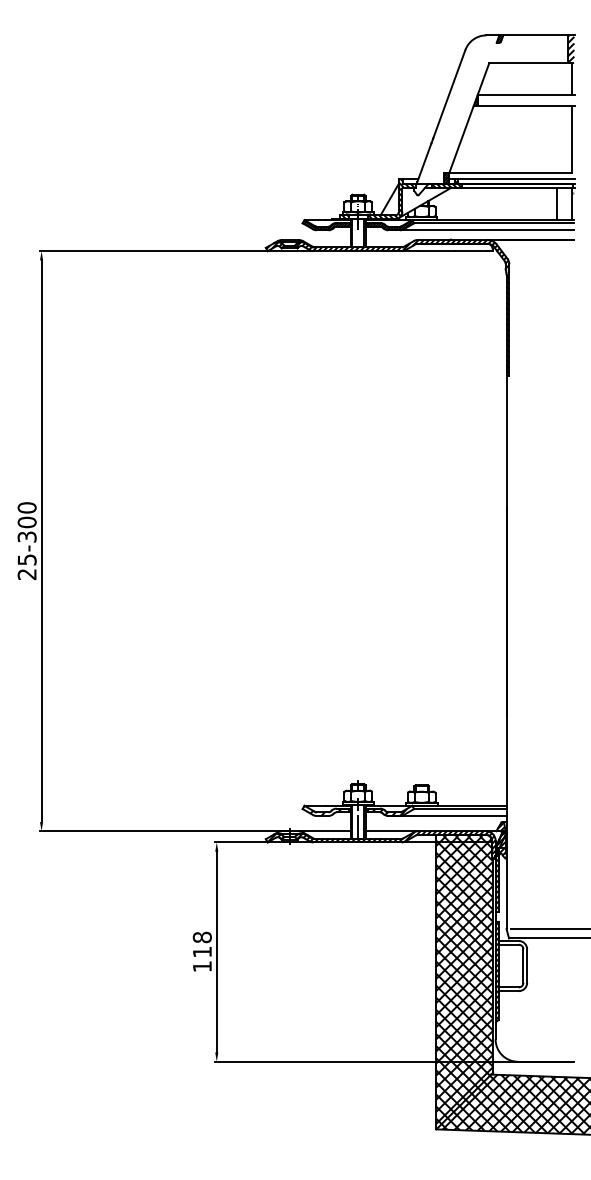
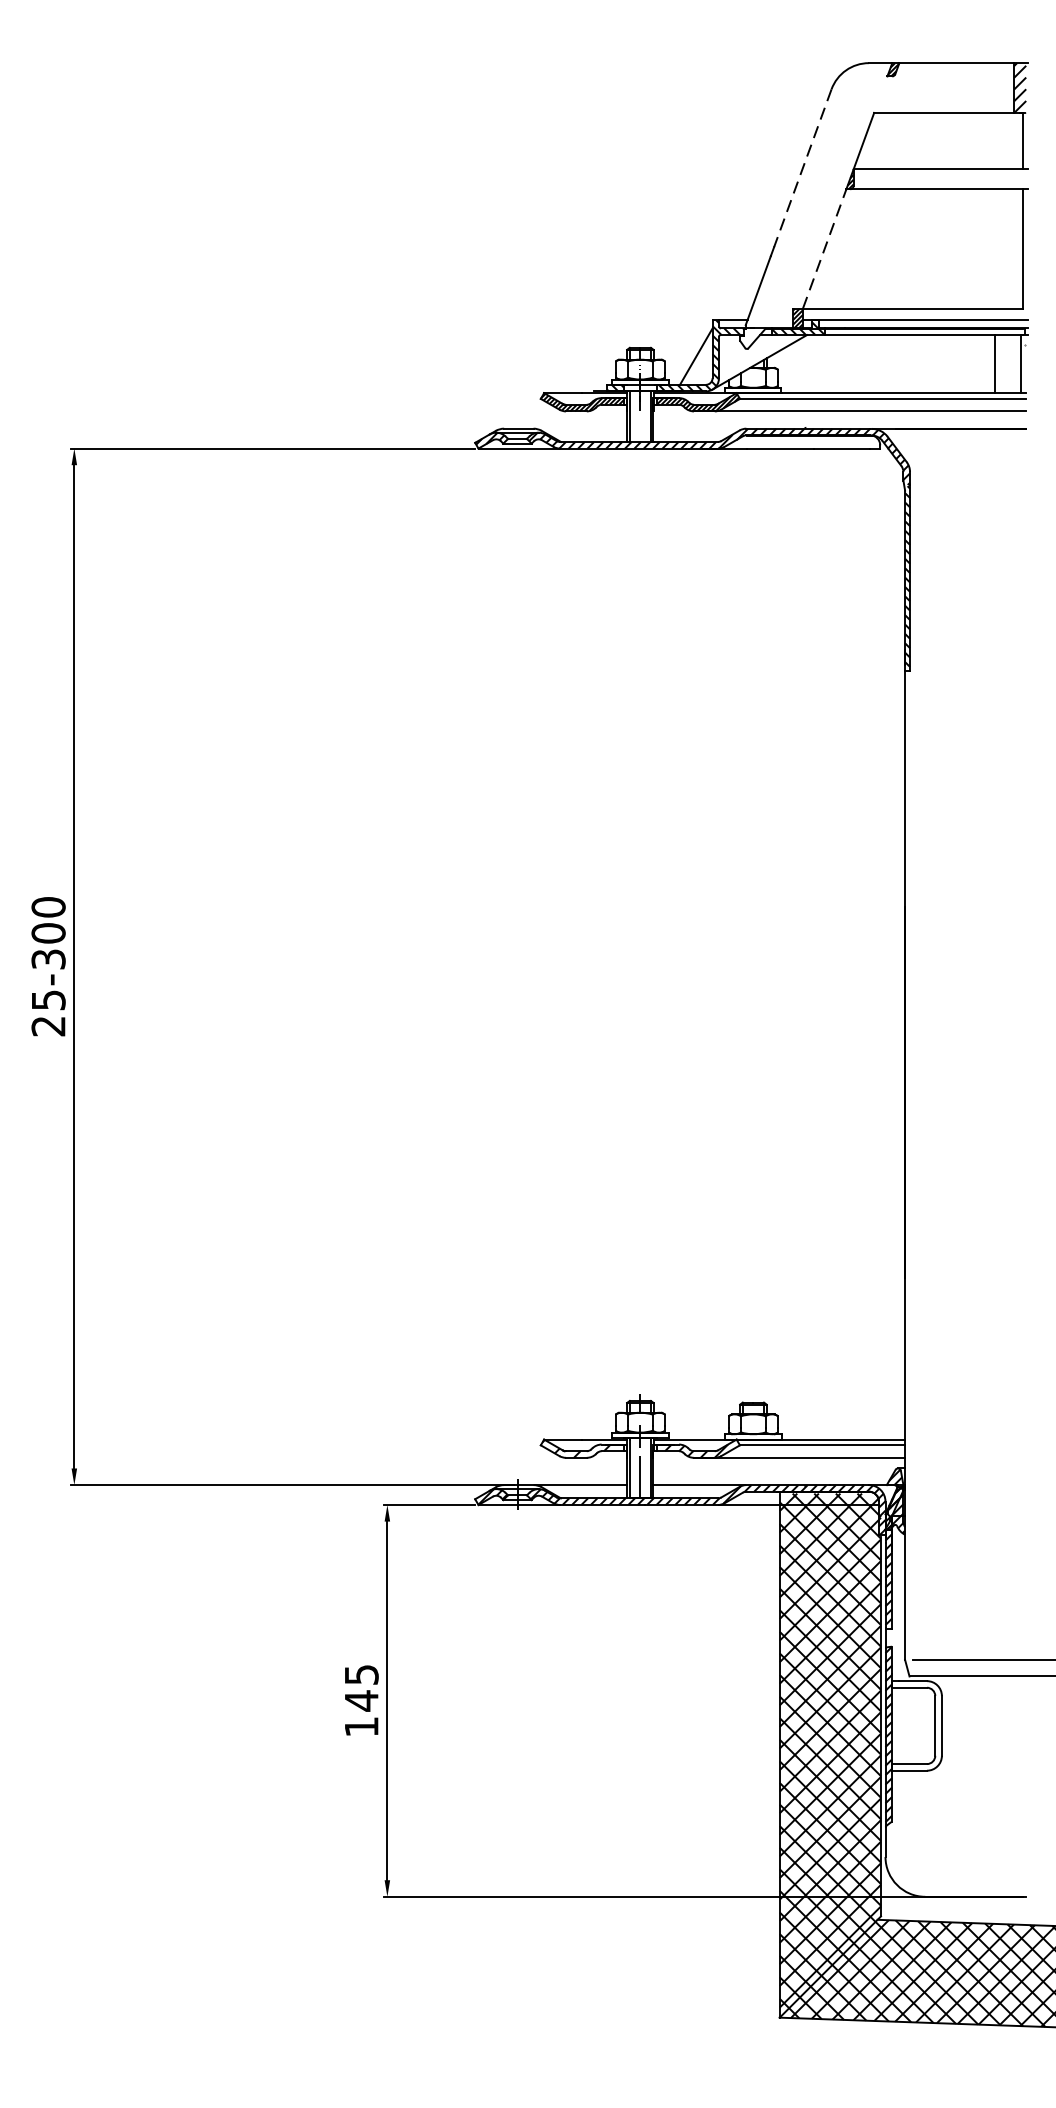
line: (449, 94) -> (803, 168), solid -> dashed
line: (461, 139) -> (824, 249), solid -> dashed
text: (201, 944) -> (360, 1687), 118 -> 145

